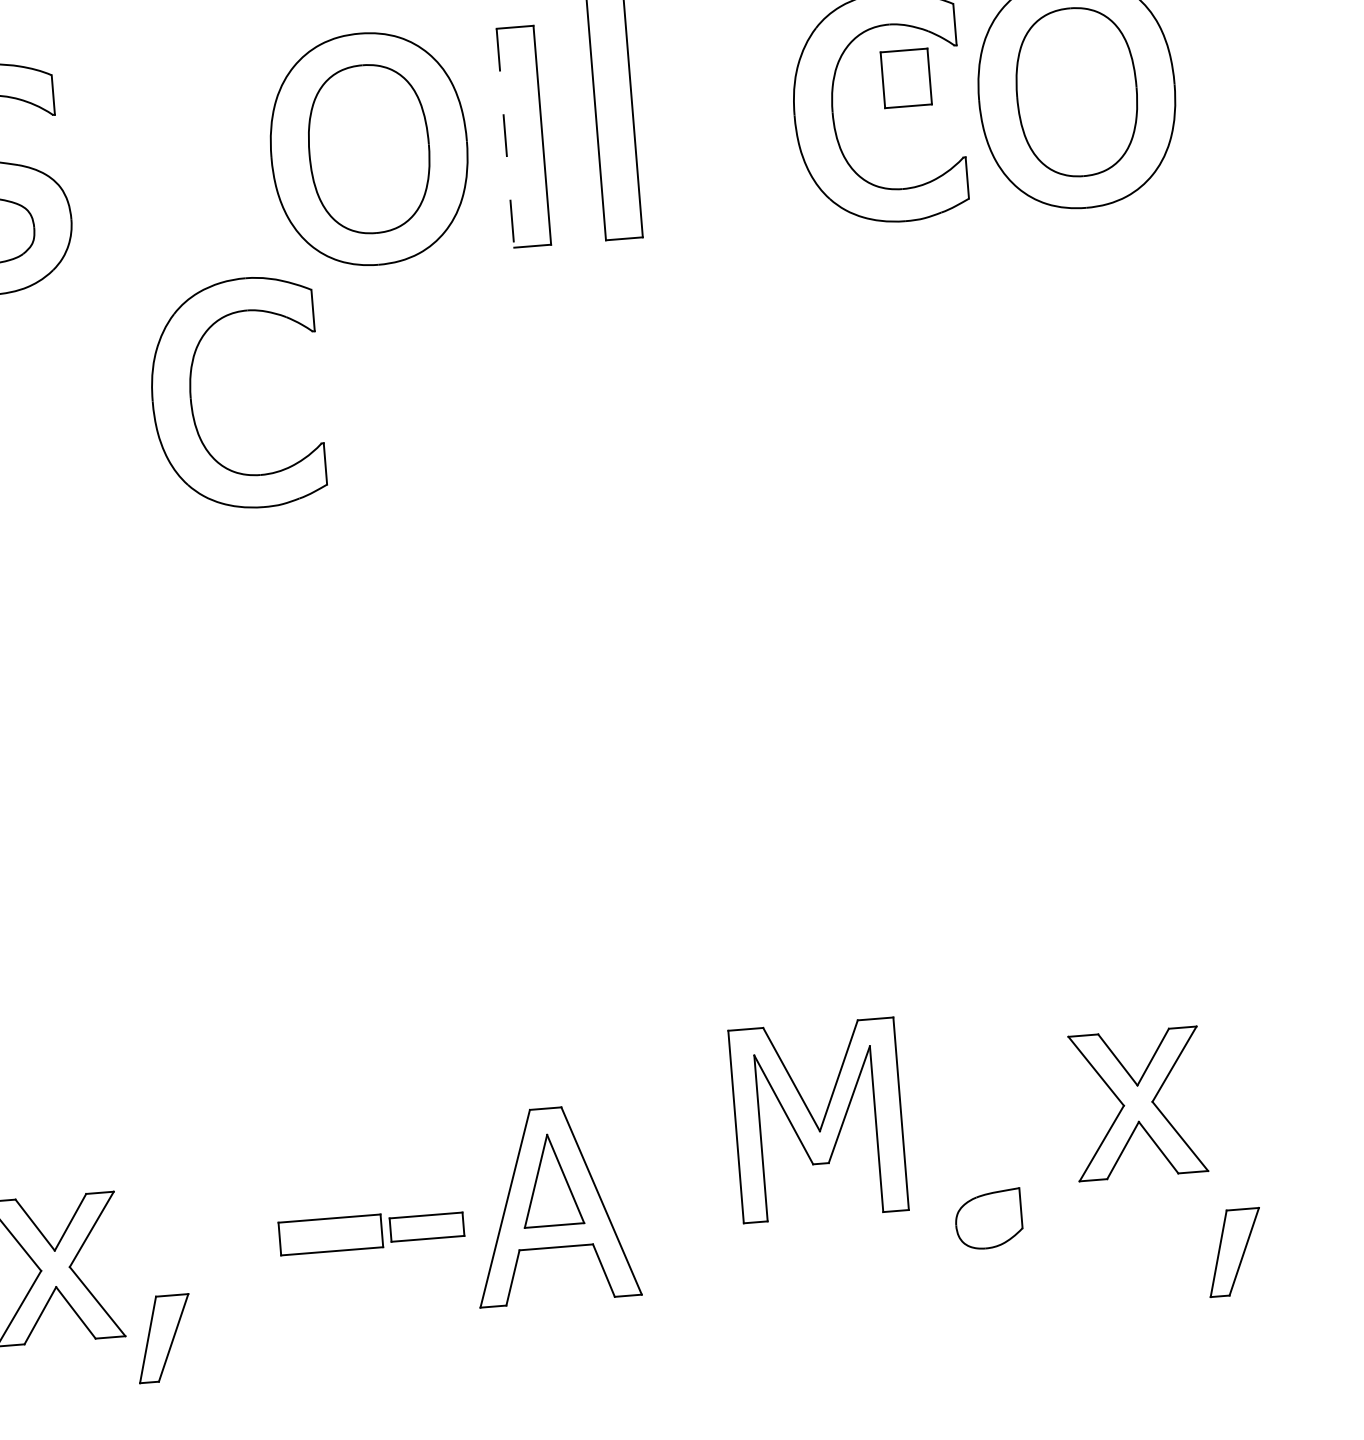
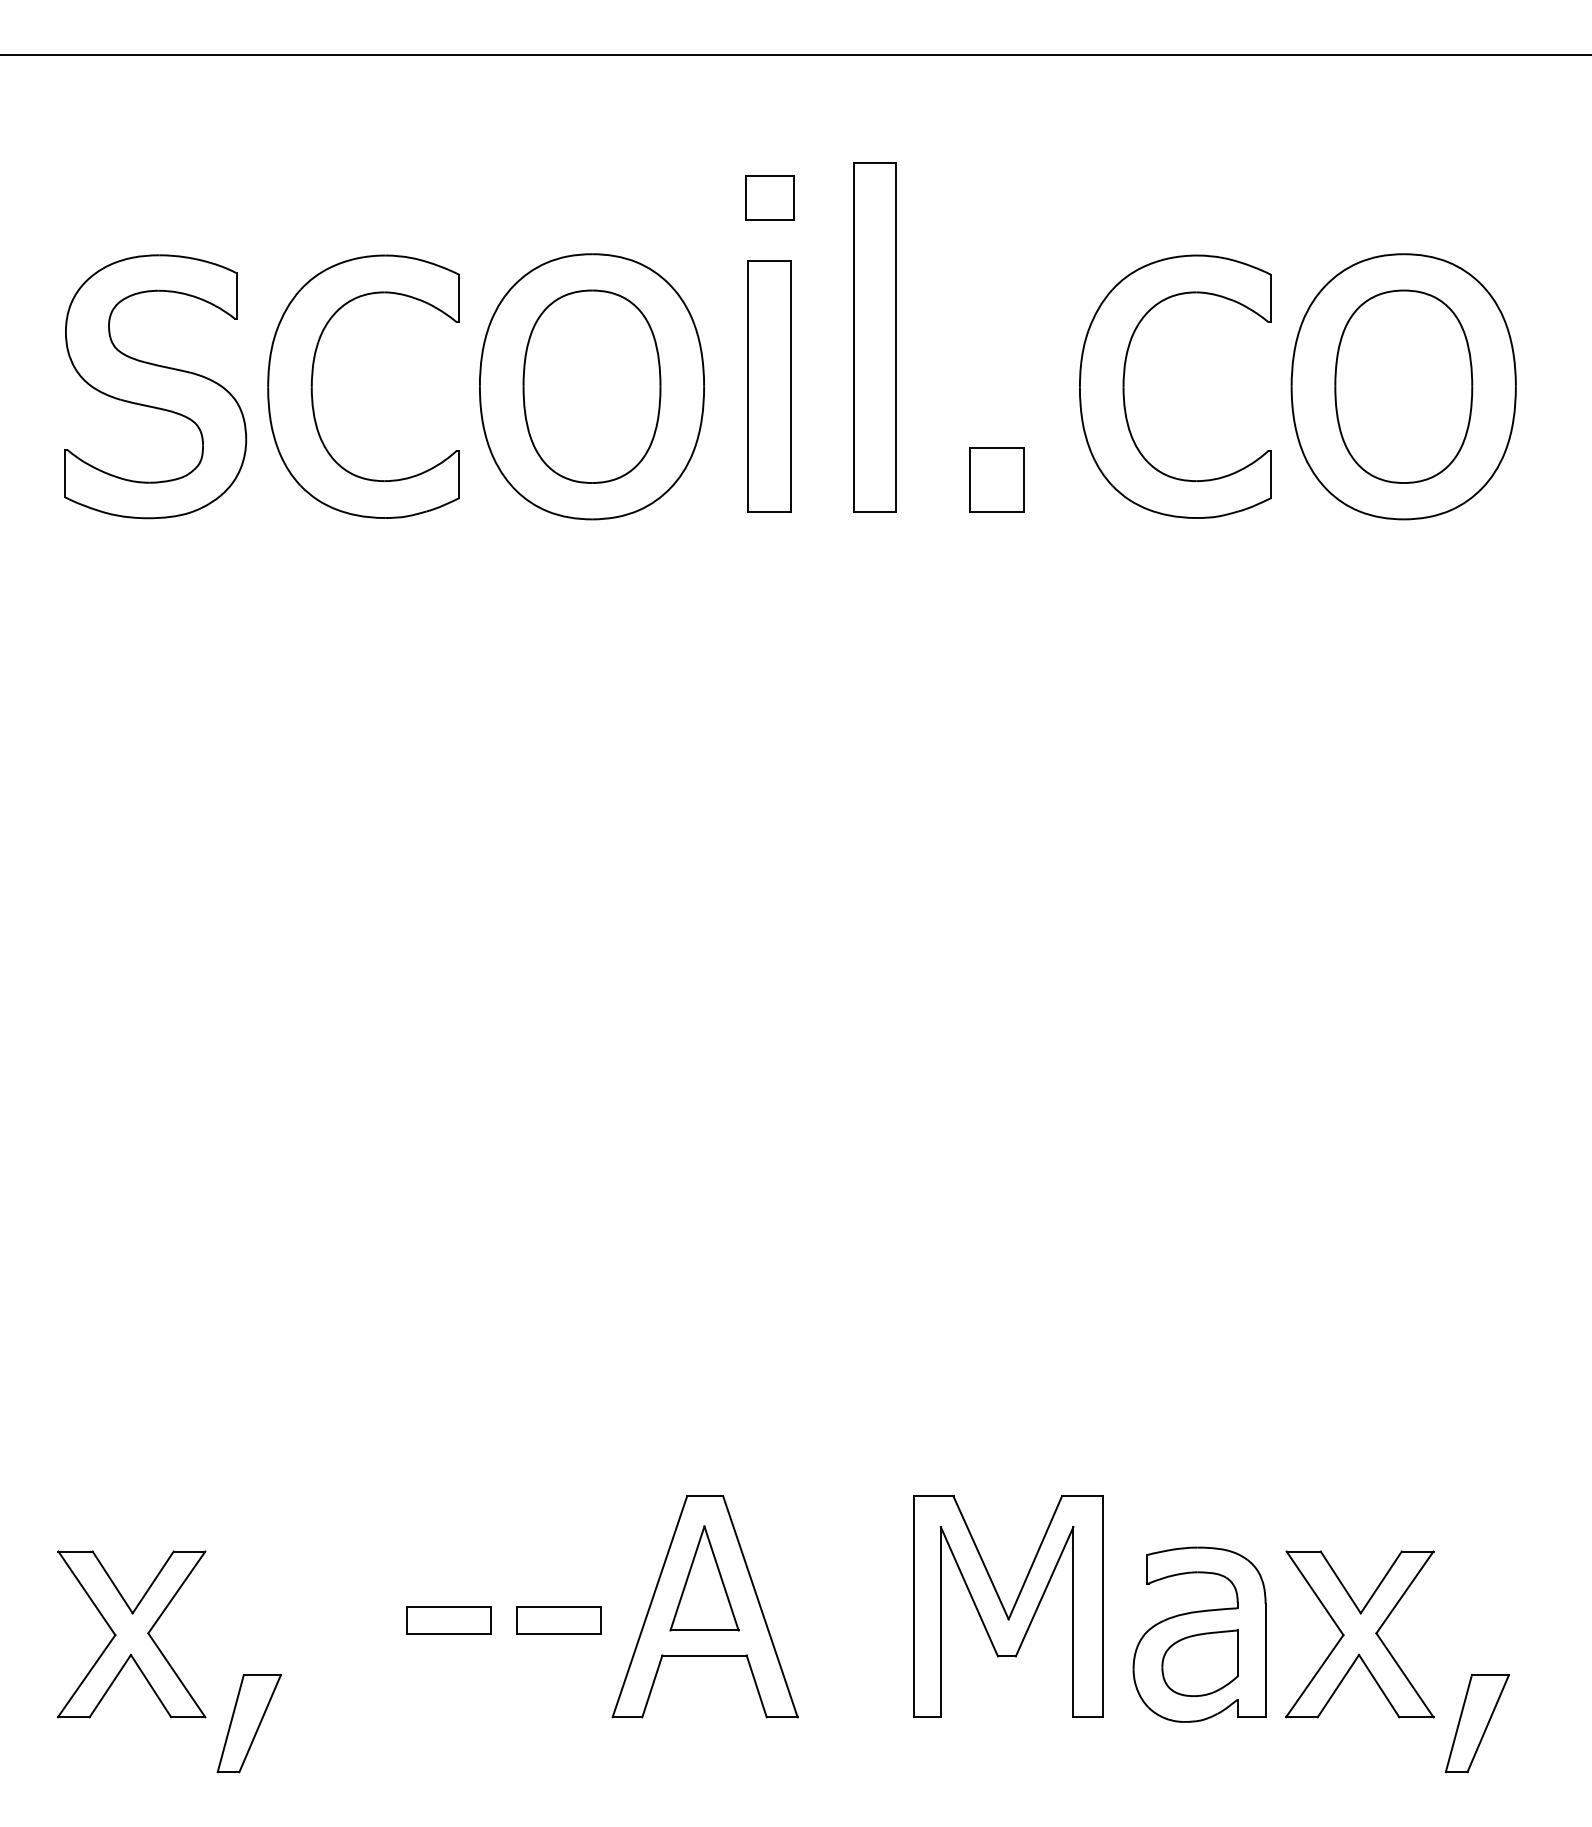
part: (906, 77) -> (996, 479), moved
line: (505, 137) -> (748, 386), dashed -> solid
part: (191, 388) -> (313, 376), moved
part: (1137, 1104) -> (1359, 1634), moved
part: (818, 1120) -> (1008, 1606), moved
part: (986, 1194) -> (1199, 1634), added
part: (330, 1234) -> (448, 1620), size x0.71

